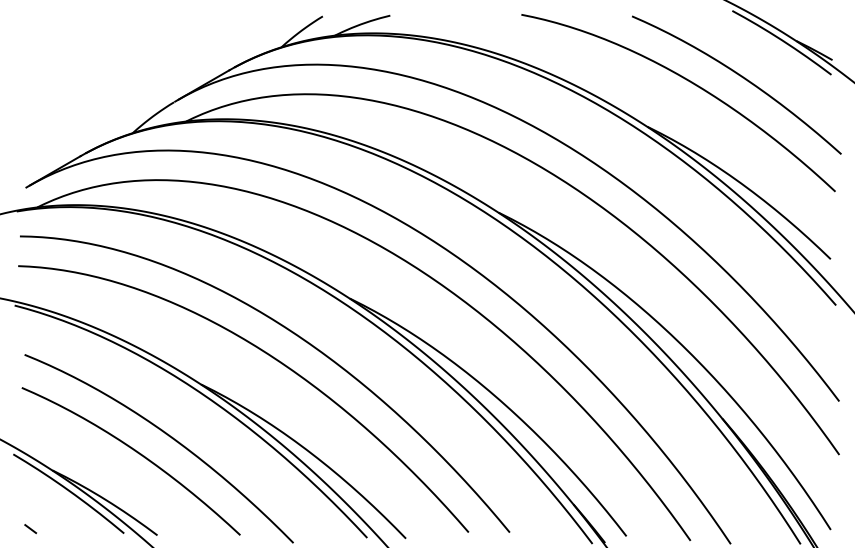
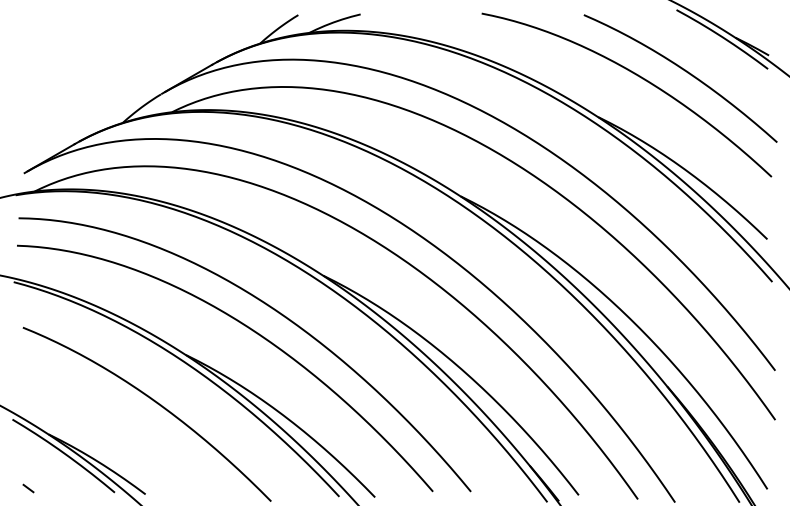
curve: (136, 453) -> (126, 418), removed

